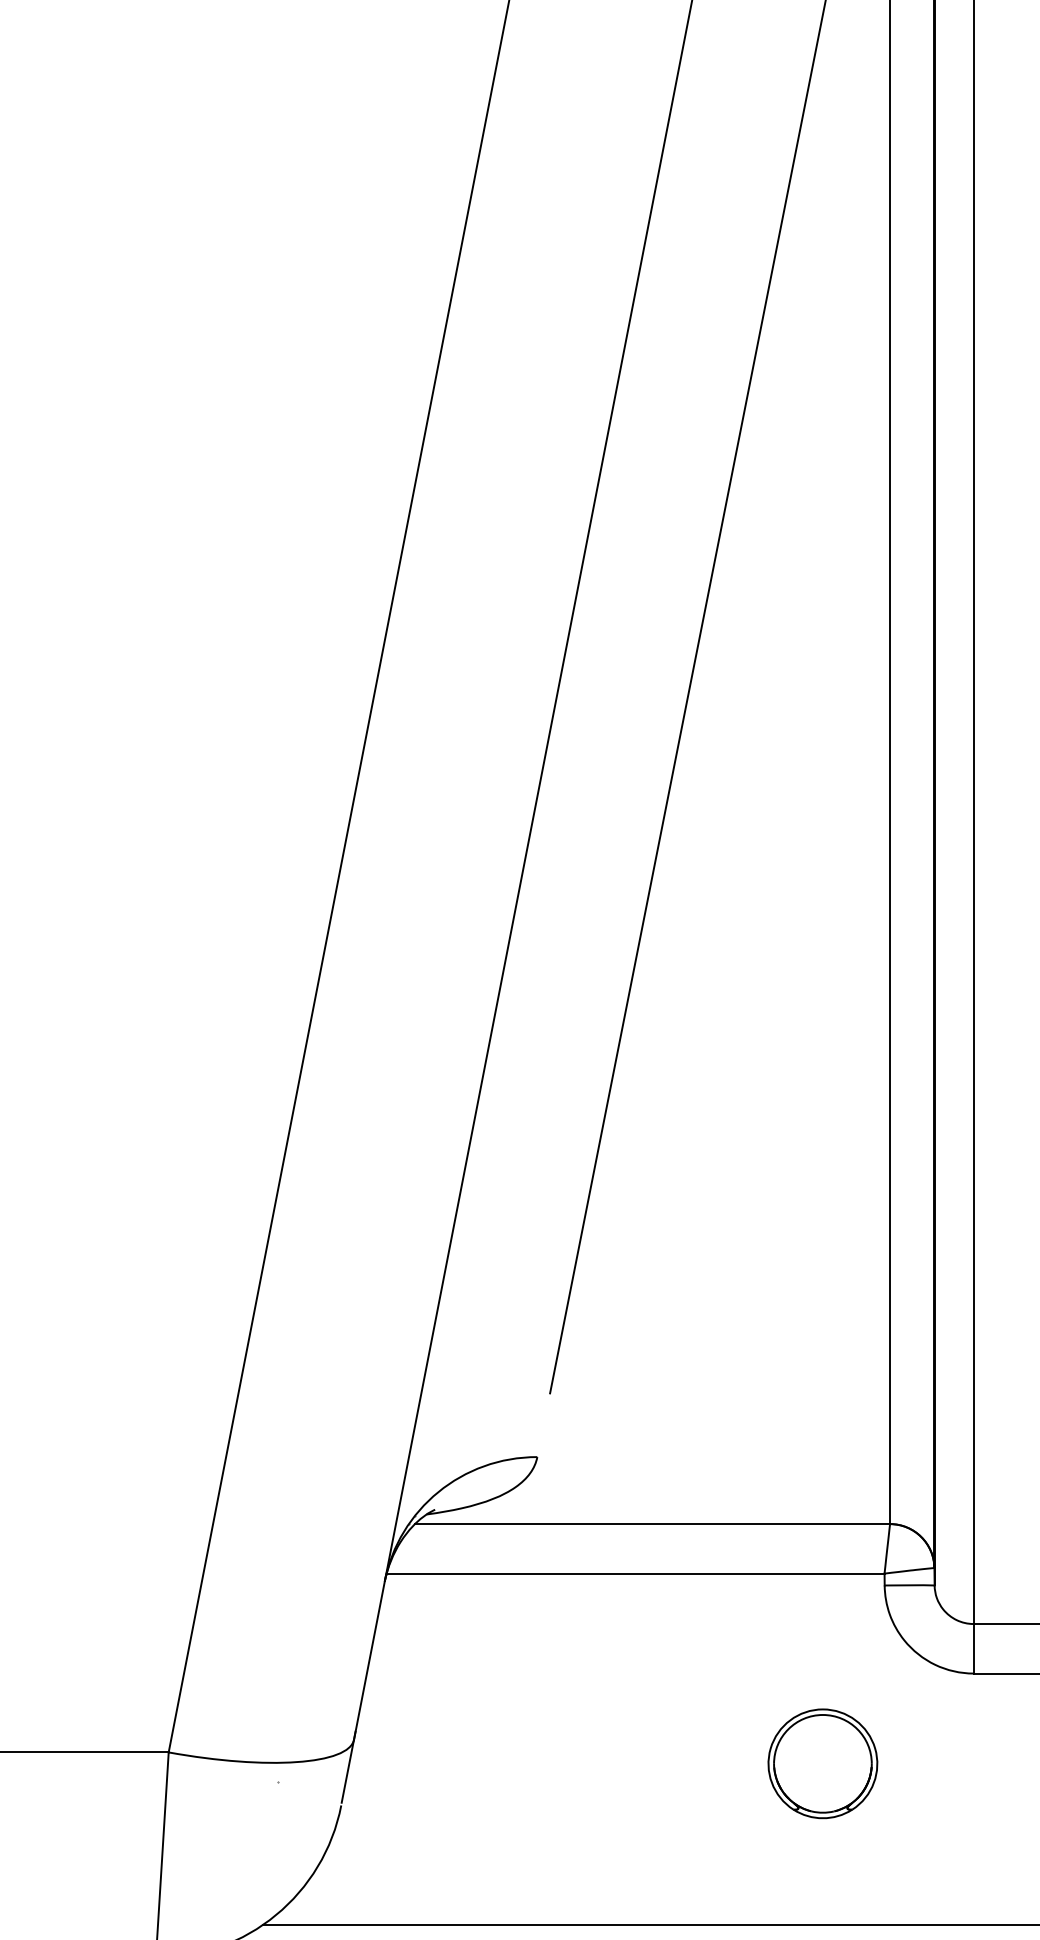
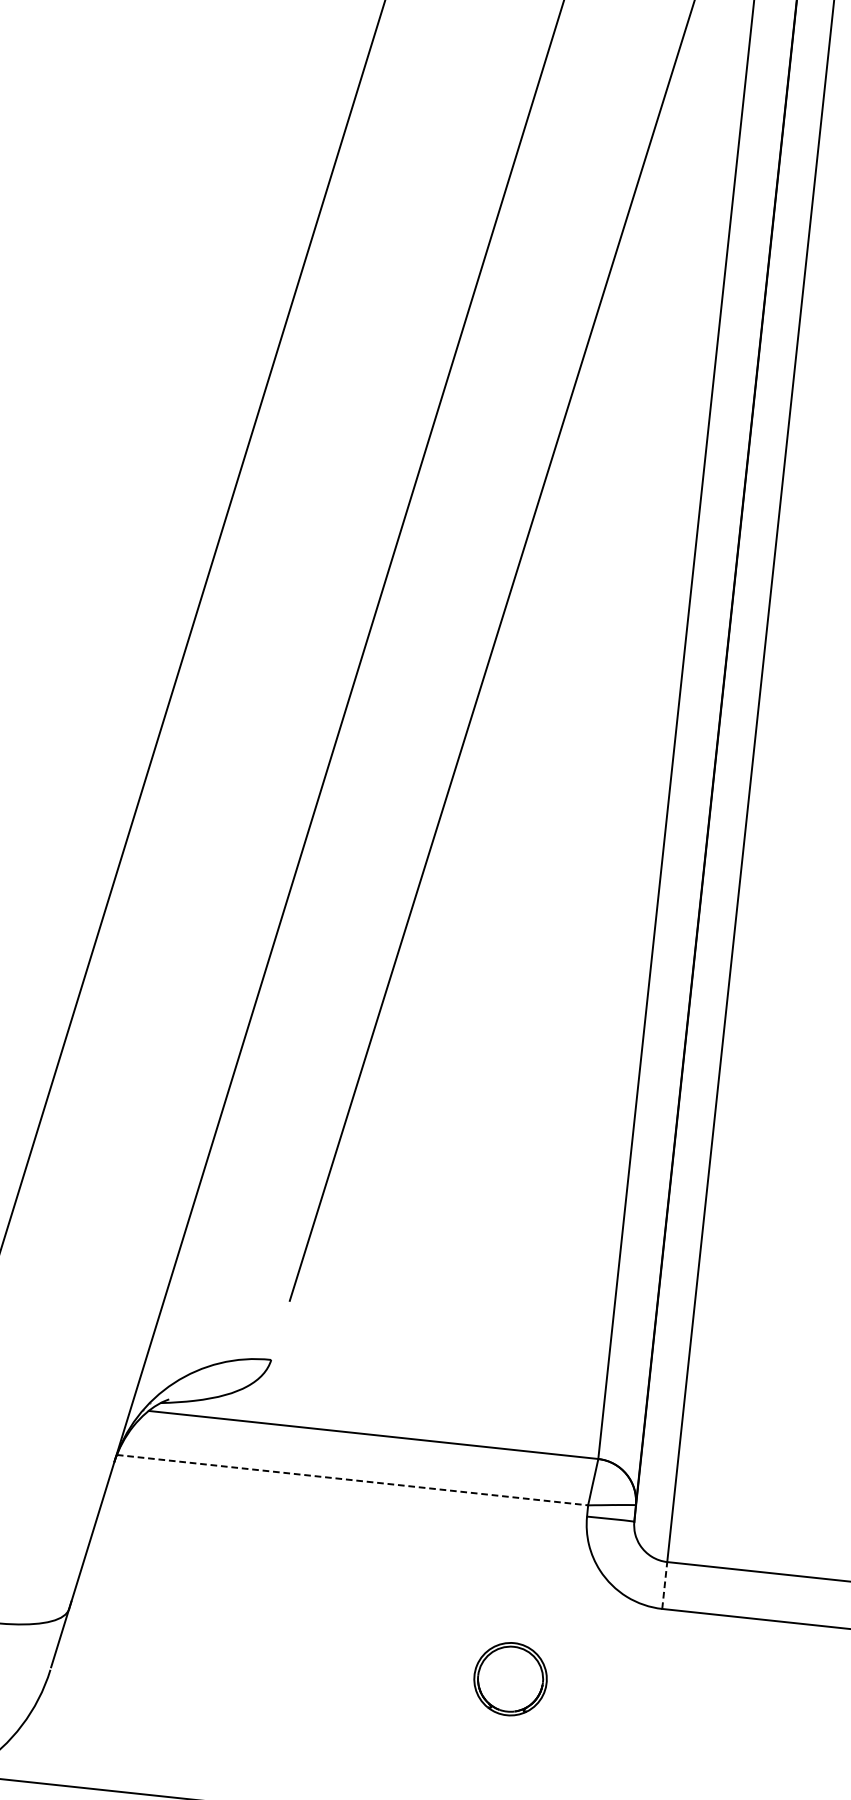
line: (635, 1573) -> (352, 1480), solid -> dashed
line: (973, 1648) -> (664, 1585), solid -> dashed
part: (822, 1763) -> (510, 1678), size x0.7

